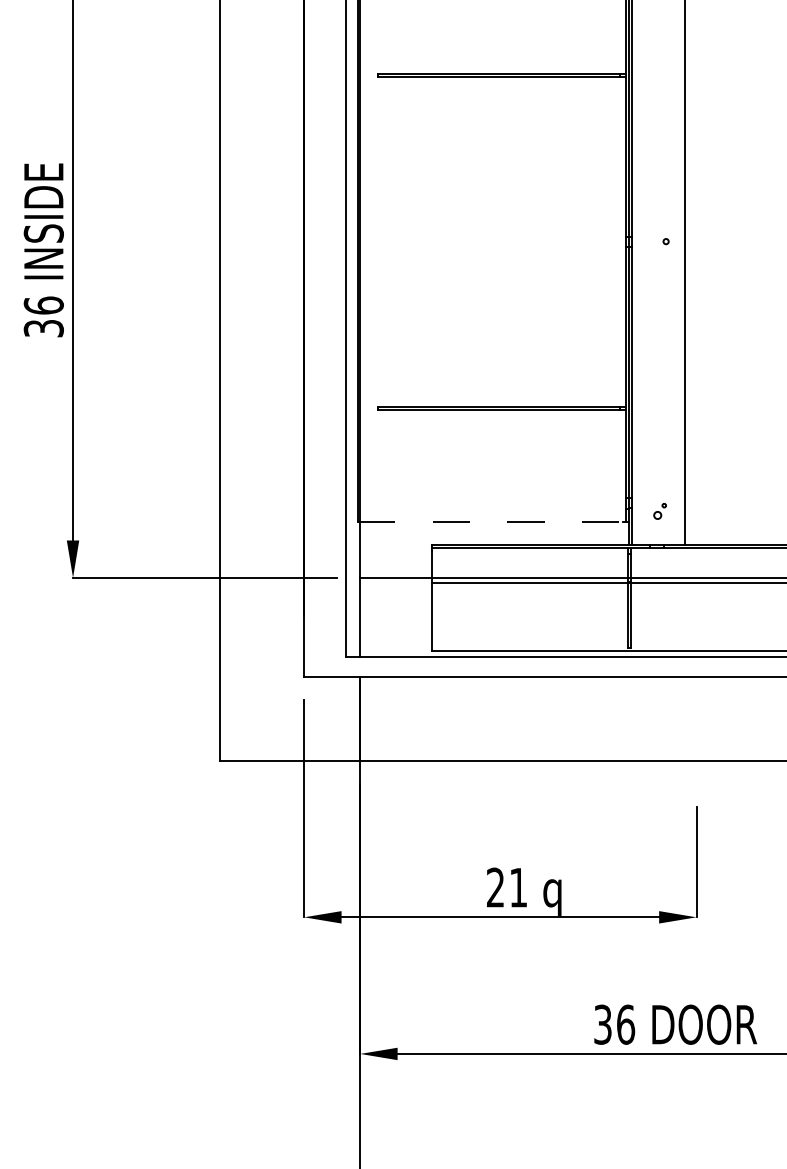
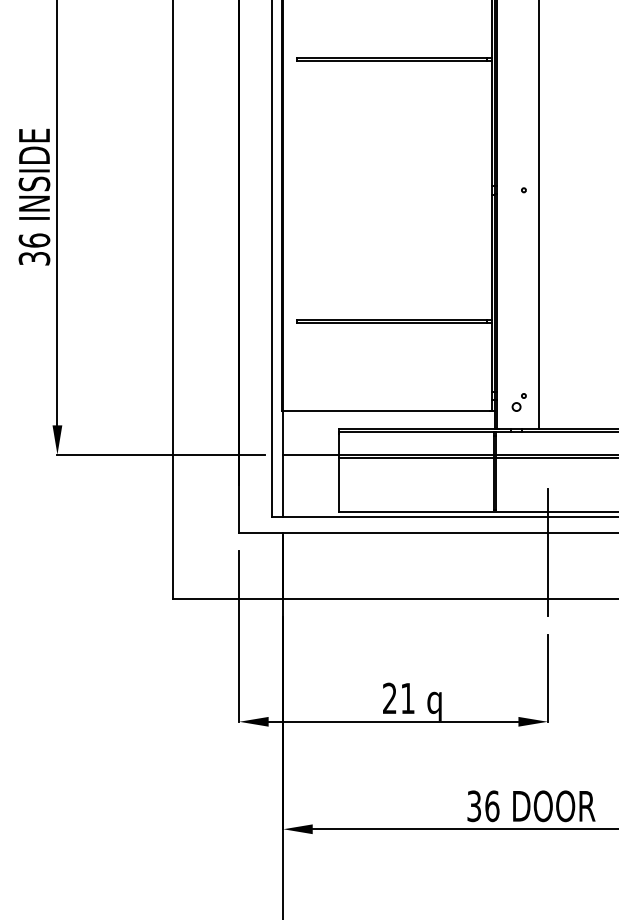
part: (659, 511) -> (518, 402), size x1.43
line: (490, 522) -> (385, 411), dashed -> solid
line: (696, 702) -> (547, 552), added

